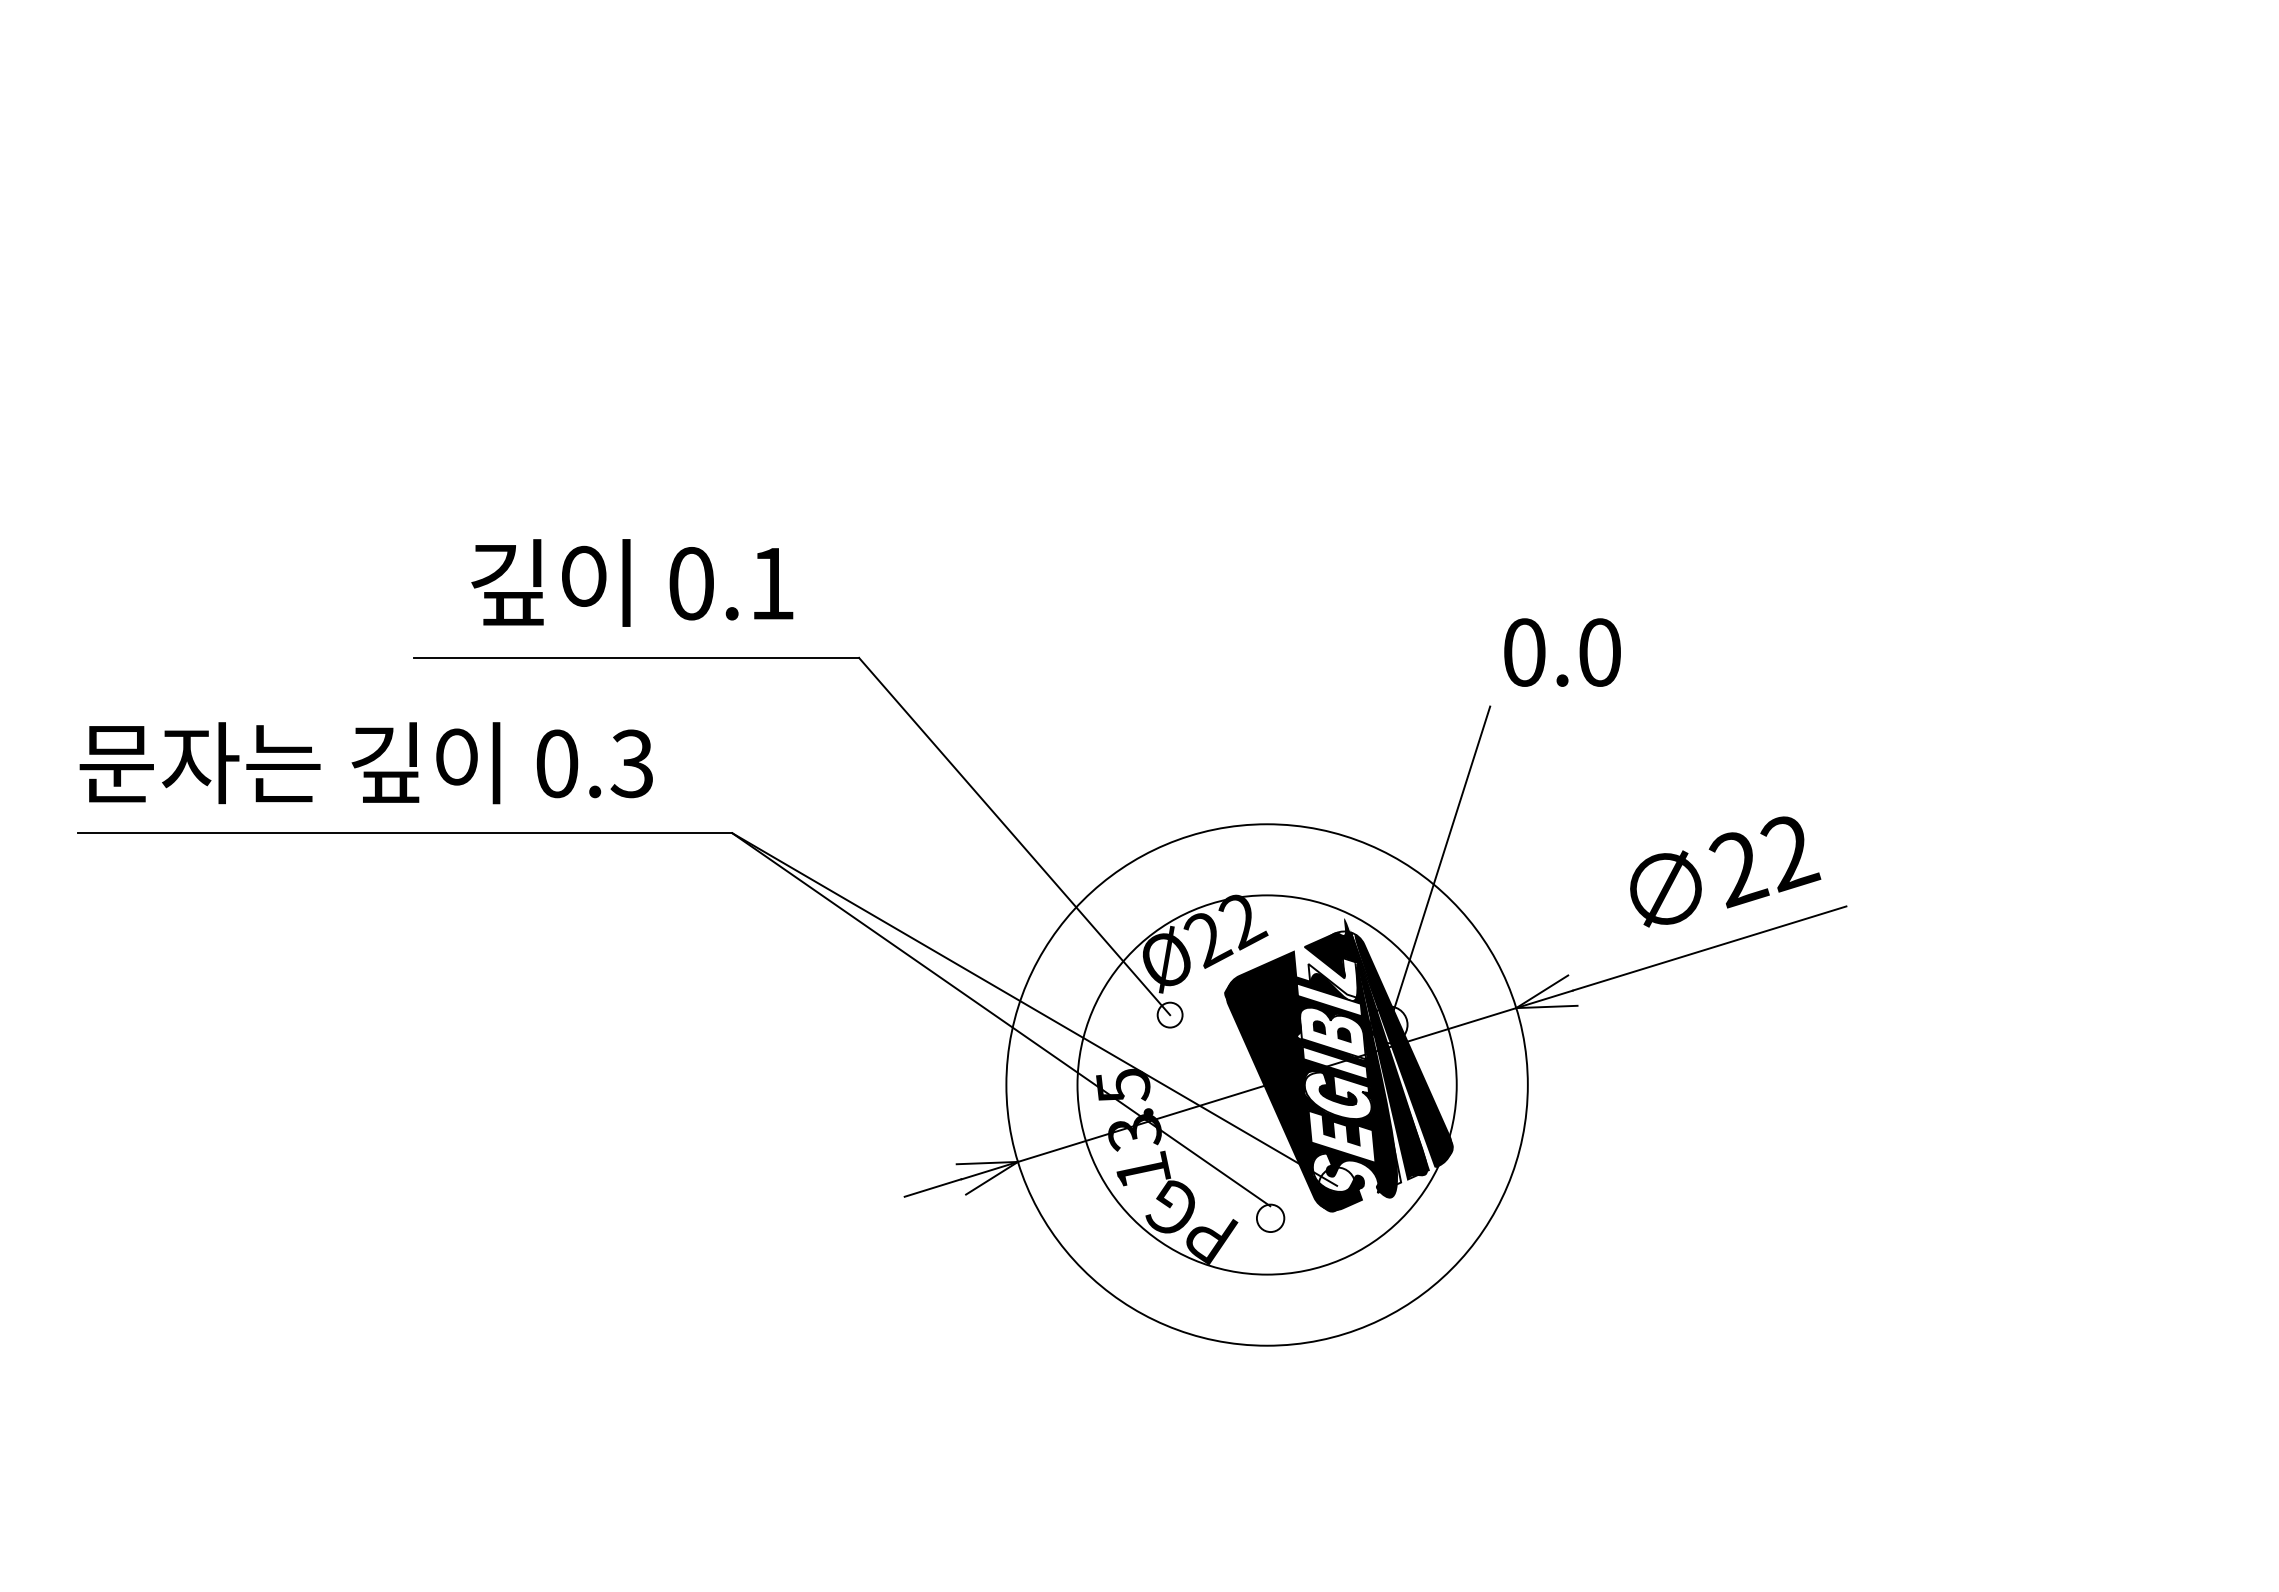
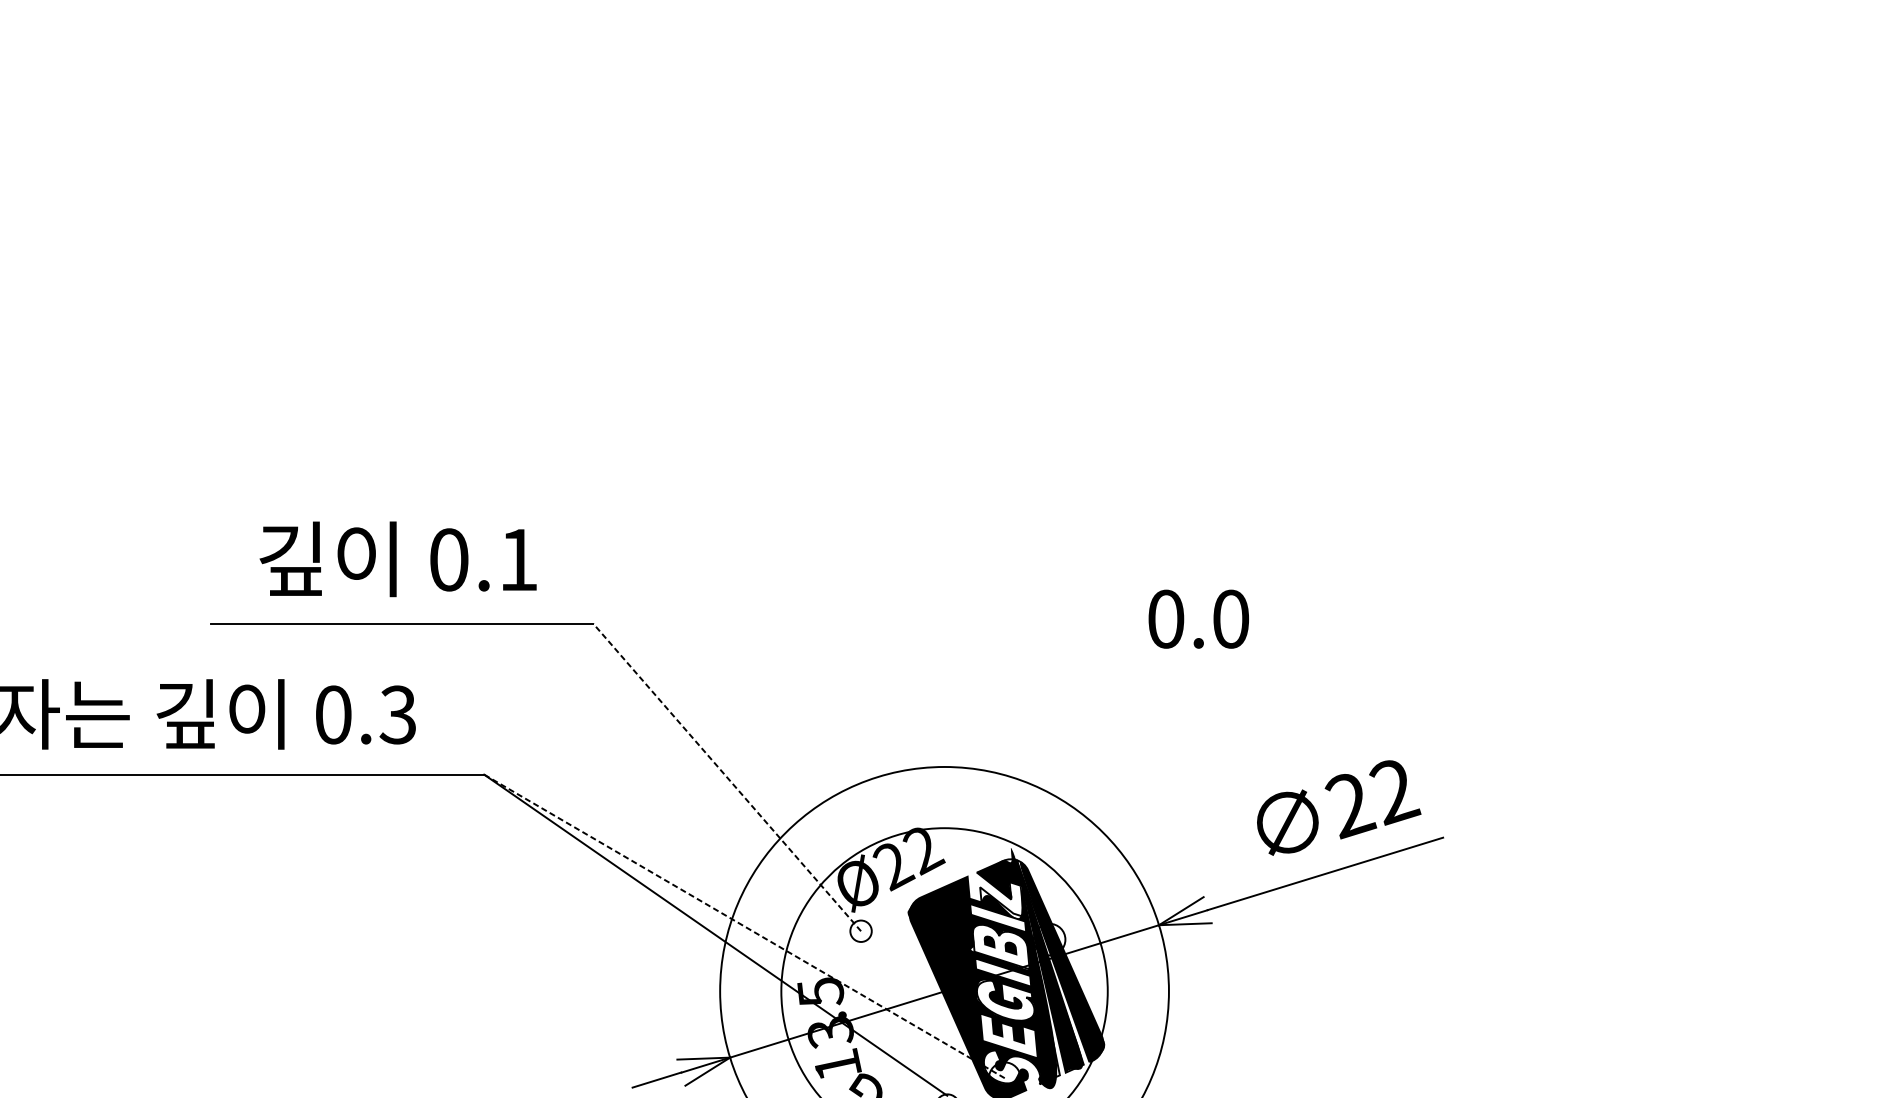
line: (1014, 836) -> (727, 777), solid -> dashed
line: (1439, 865) -> (1092, 802), removed
line: (1034, 1009) -> (744, 926), solid -> dashed

